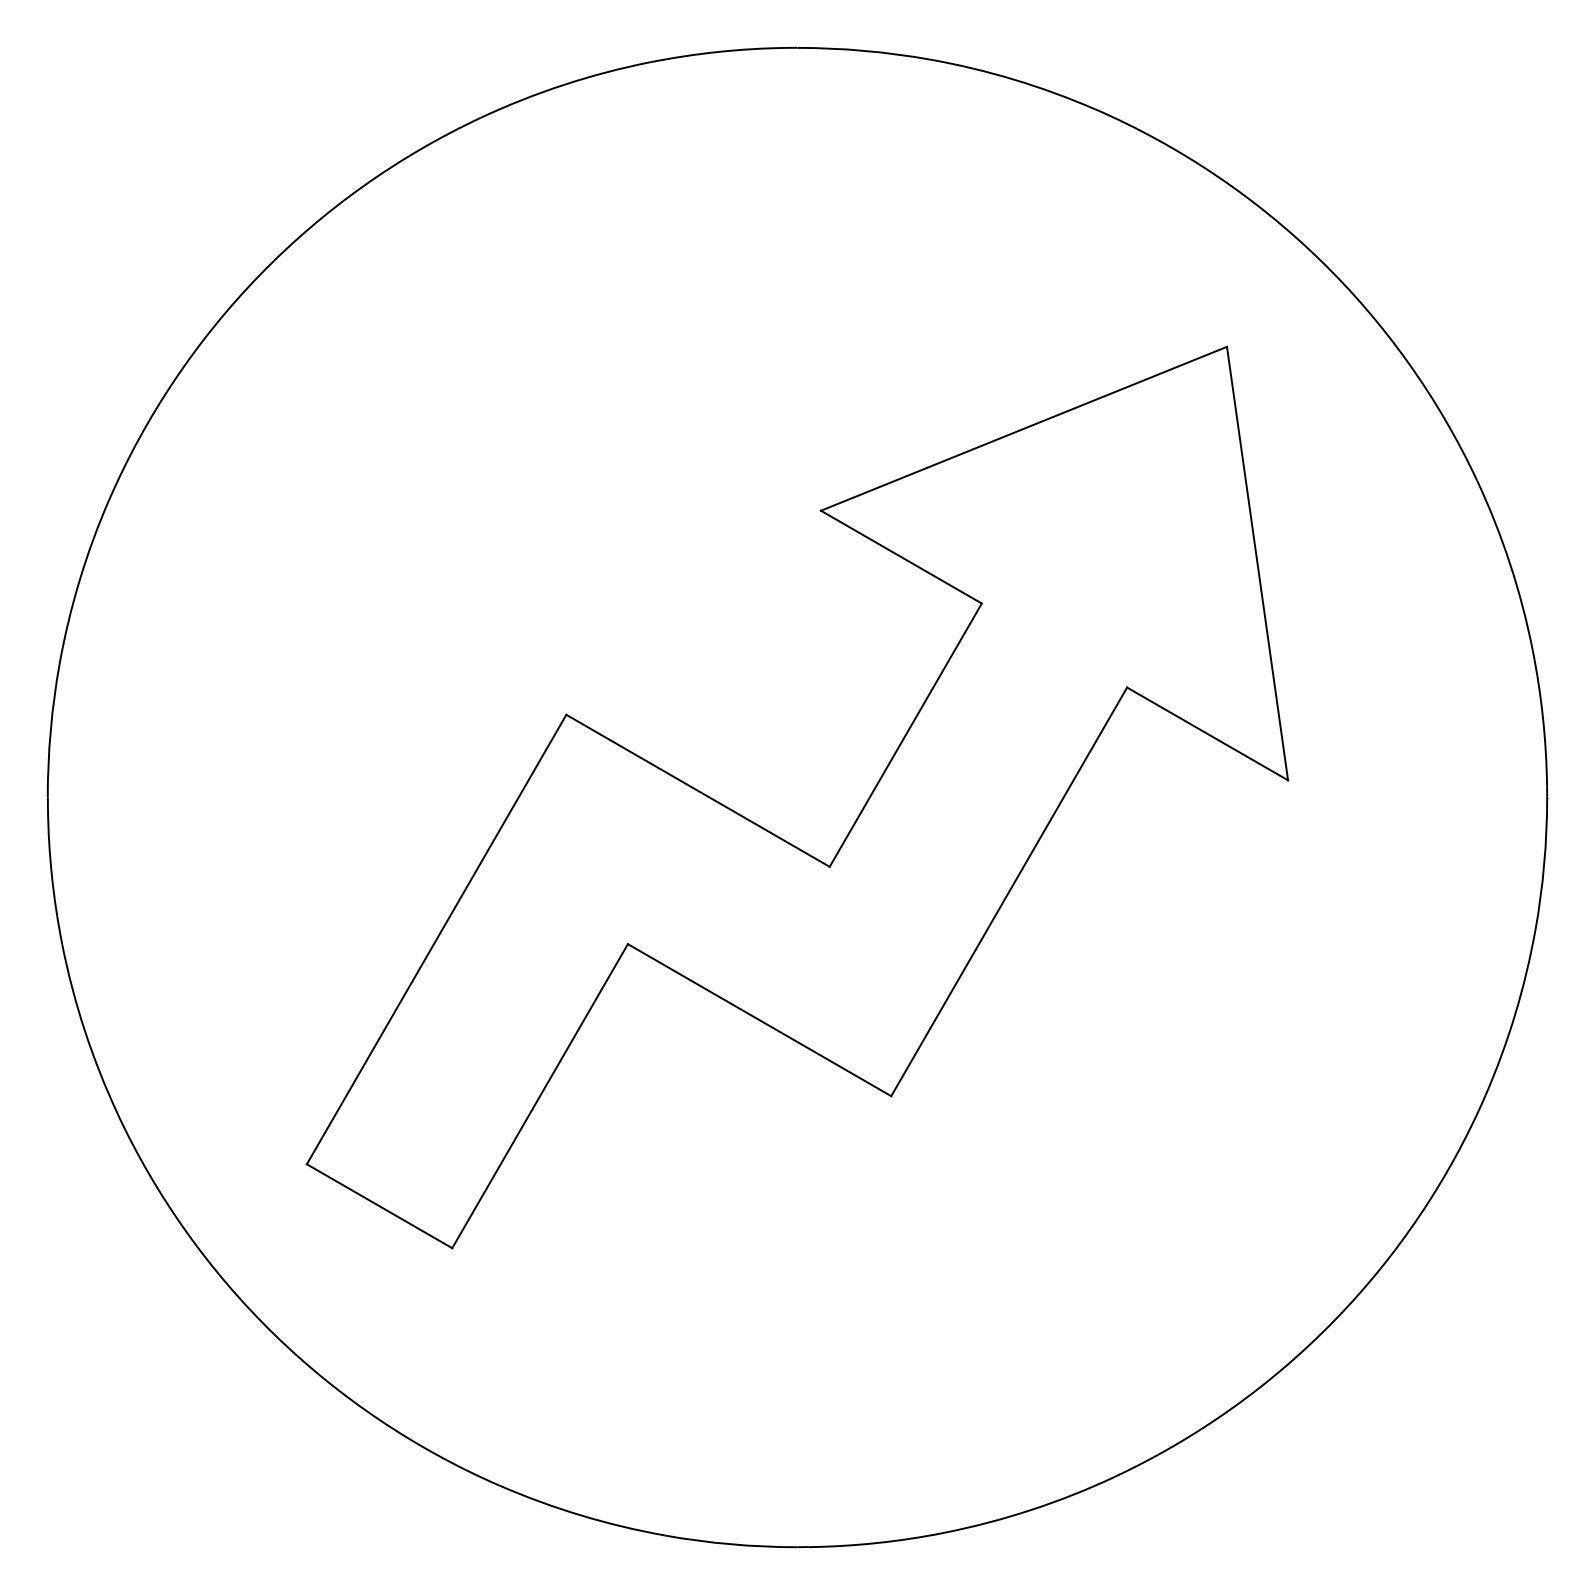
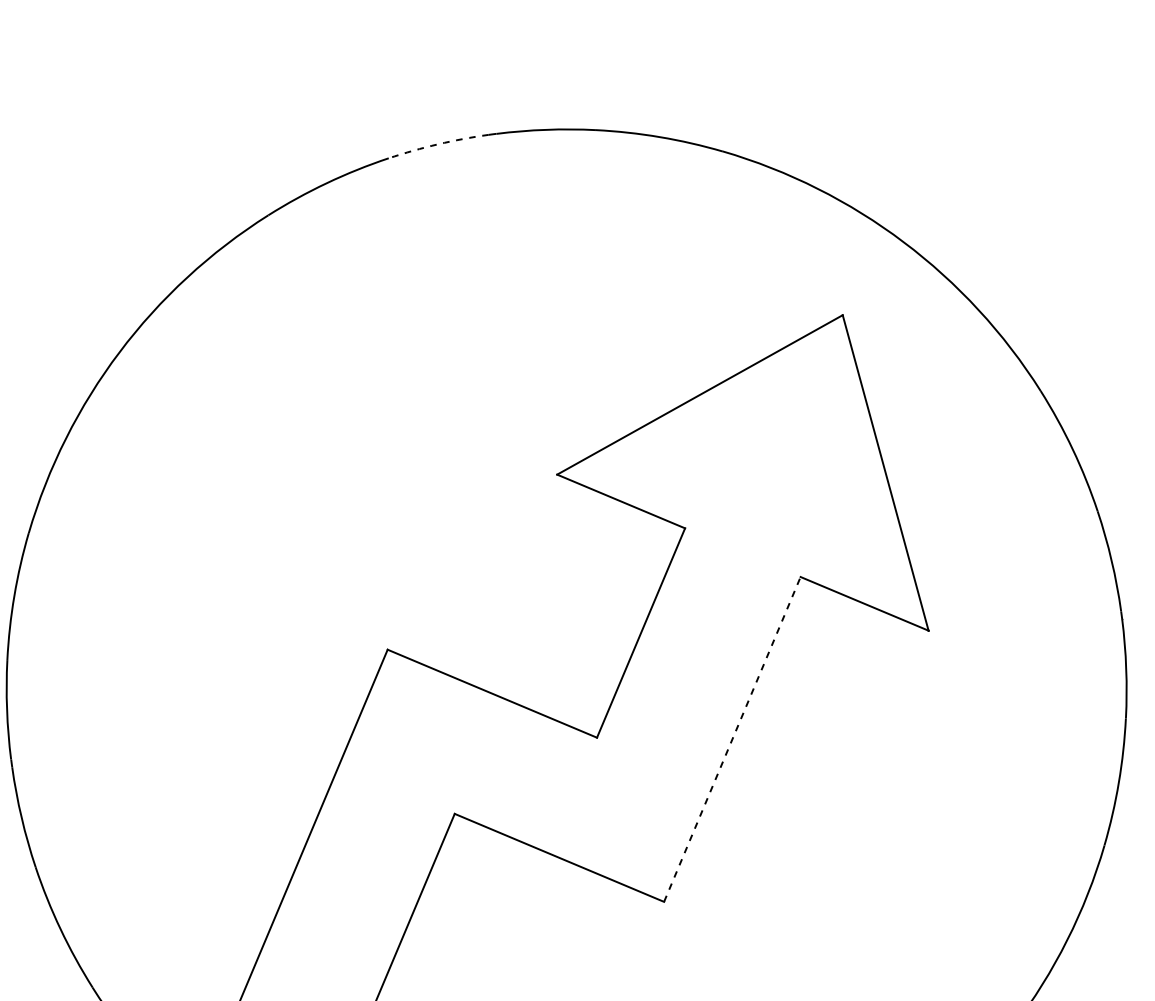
arc: (718, 51) -> (438, 143), solid -> dashed
line: (1009, 891) -> (732, 739), solid -> dashed

